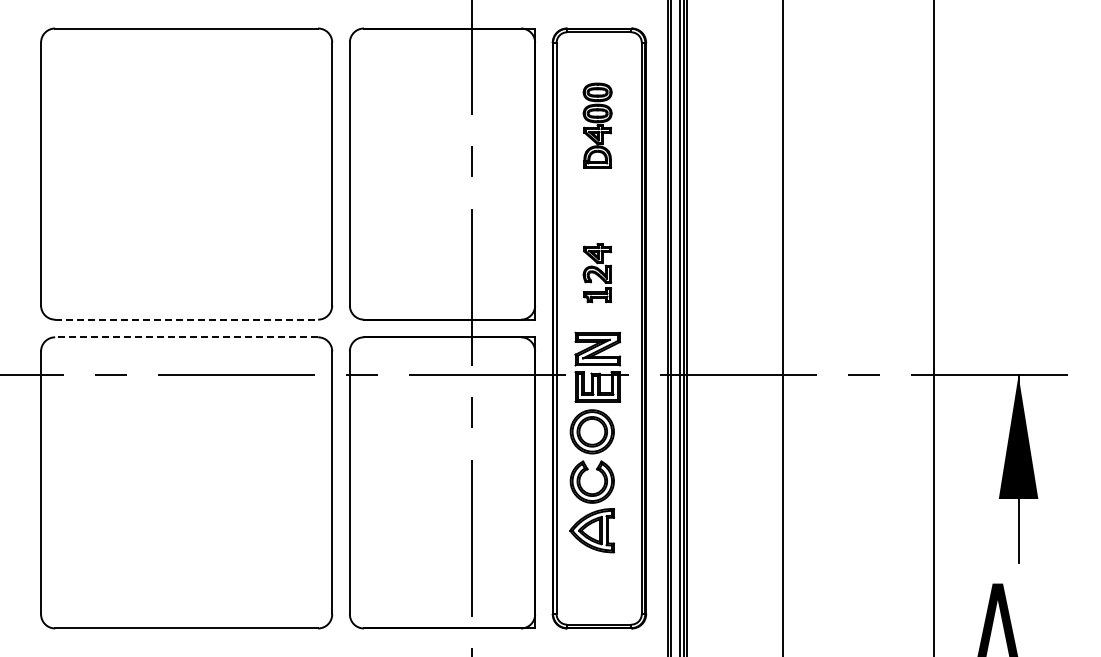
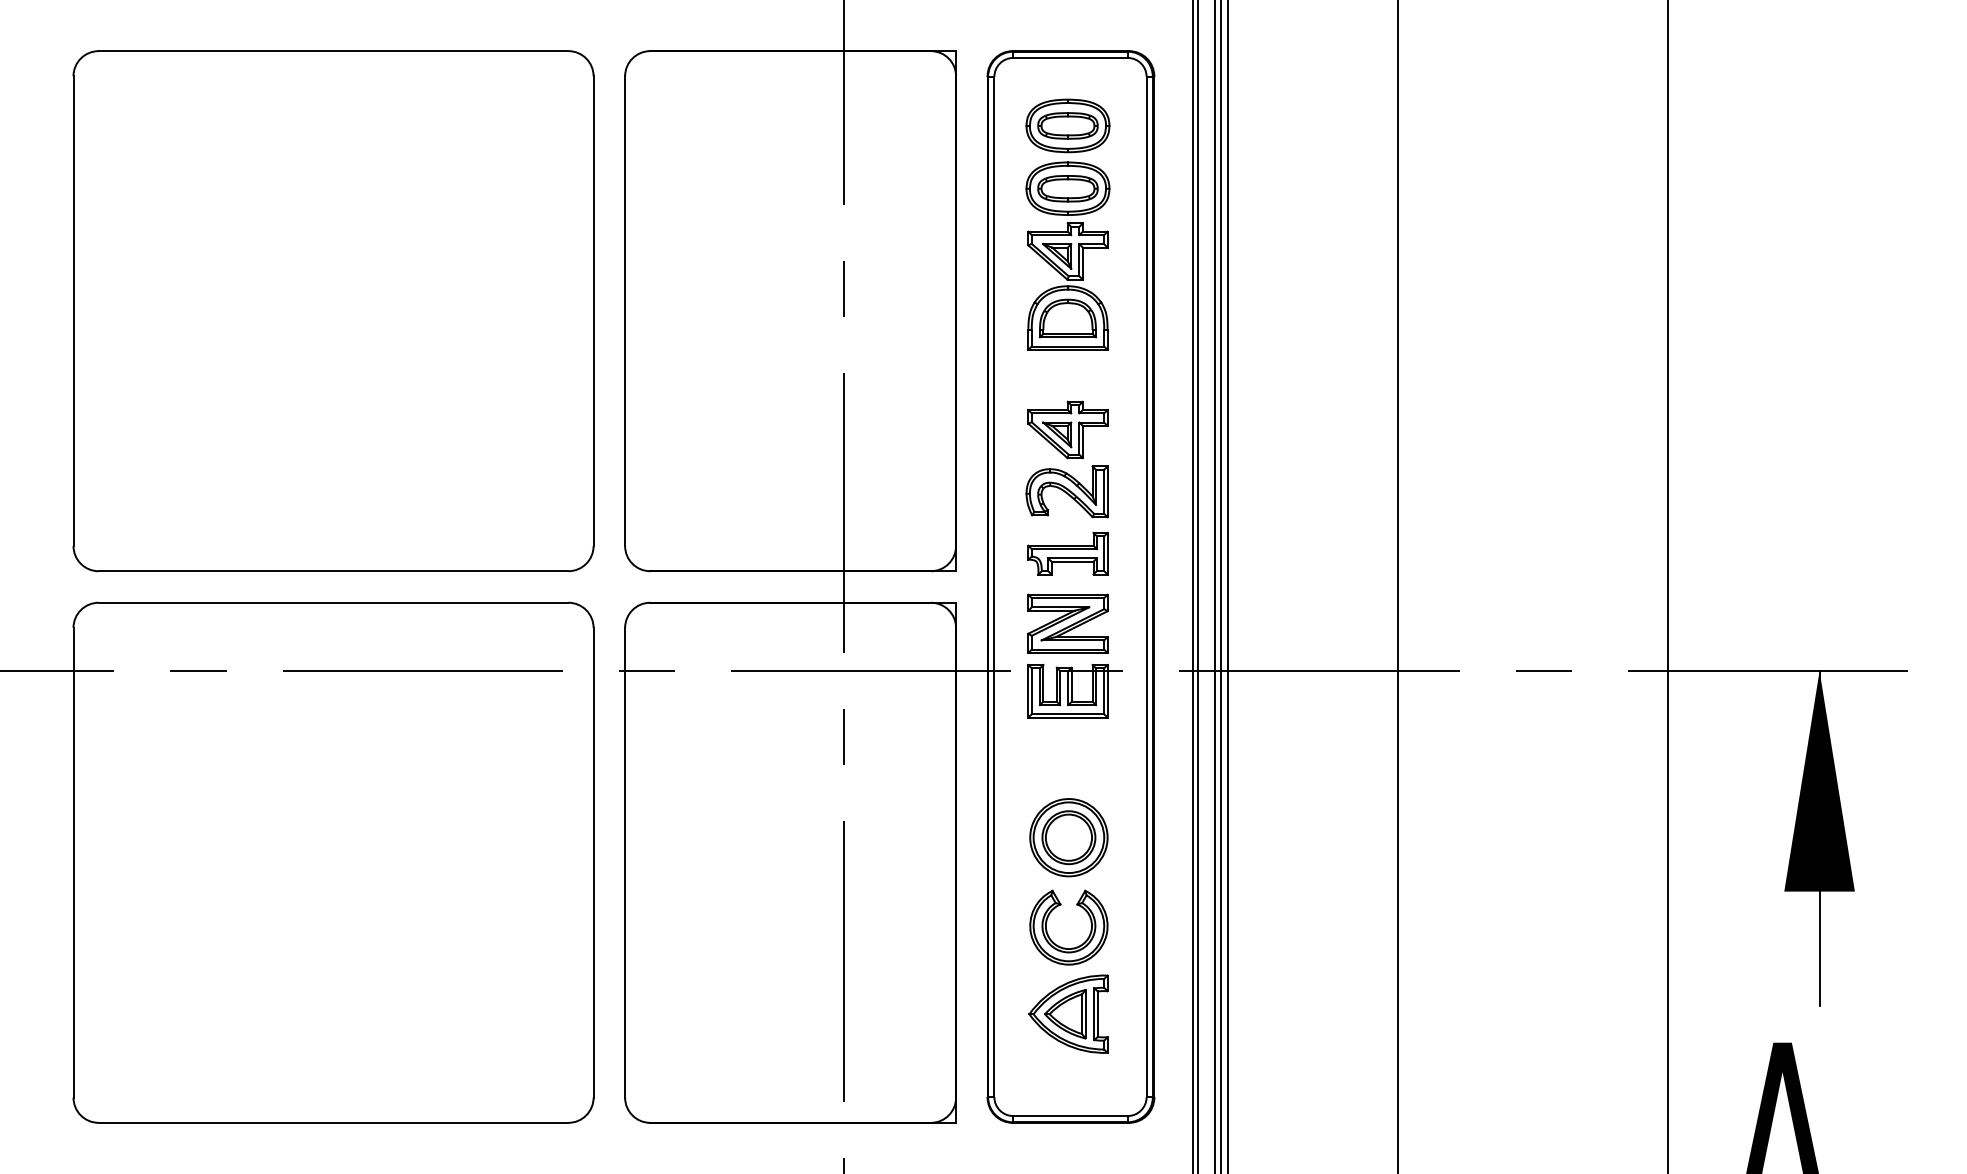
part: (597, 125) -> (1067, 224), size x1.67
part: (597, 272) -> (1067, 486), size x1.67
line: (187, 319) -> (335, 570), dashed -> solid
line: (186, 337) -> (333, 603), dashed -> solid
part: (600, 489) -> (1083, 940), moved

